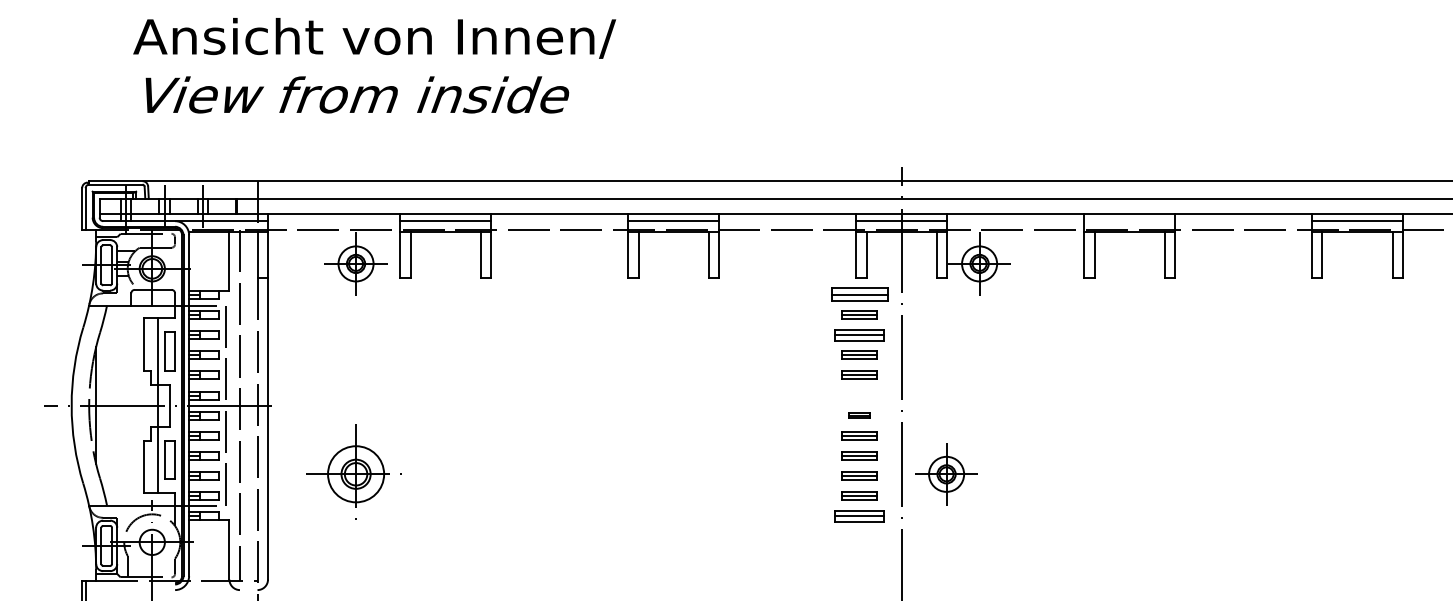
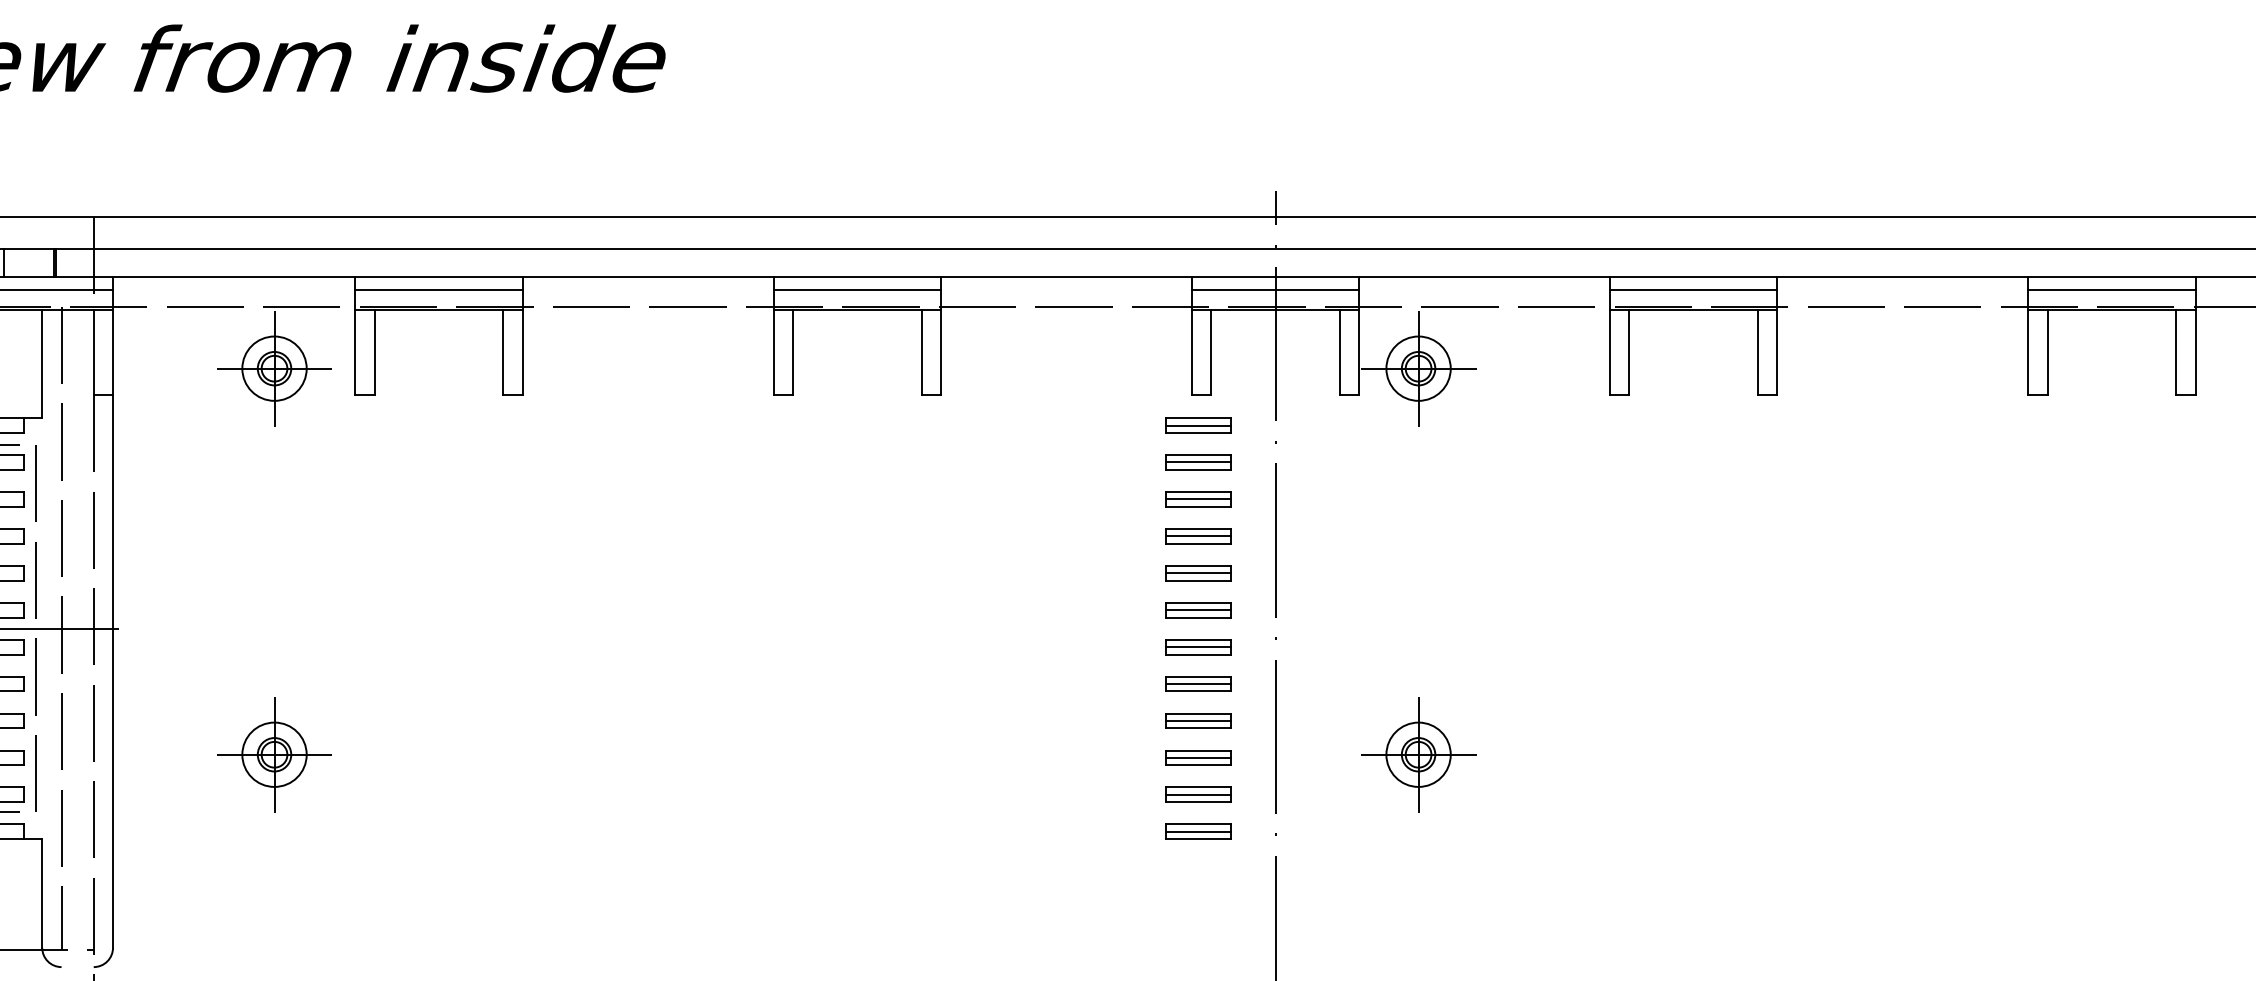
line: (1129, 221) -> (1693, 290), added
part: (859, 294) -> (1198, 424), size x0.62
part: (859, 334) -> (1198, 498), size x0.71
part: (859, 395) -> (1198, 610), added
part: (859, 415) -> (1198, 646), size x1.67
part: (355, 474) -> (273, 755), size x0.62
part: (946, 474) -> (1418, 755), moved
part: (859, 515) -> (1198, 830), size x0.71

